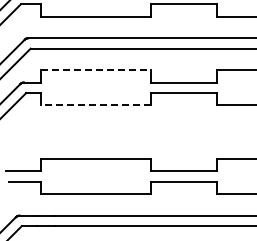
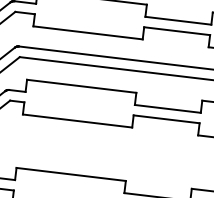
line: (96, 70) -> (82, 86), dashed -> solid
line: (95, 105) -> (77, 121), dashed -> solid

